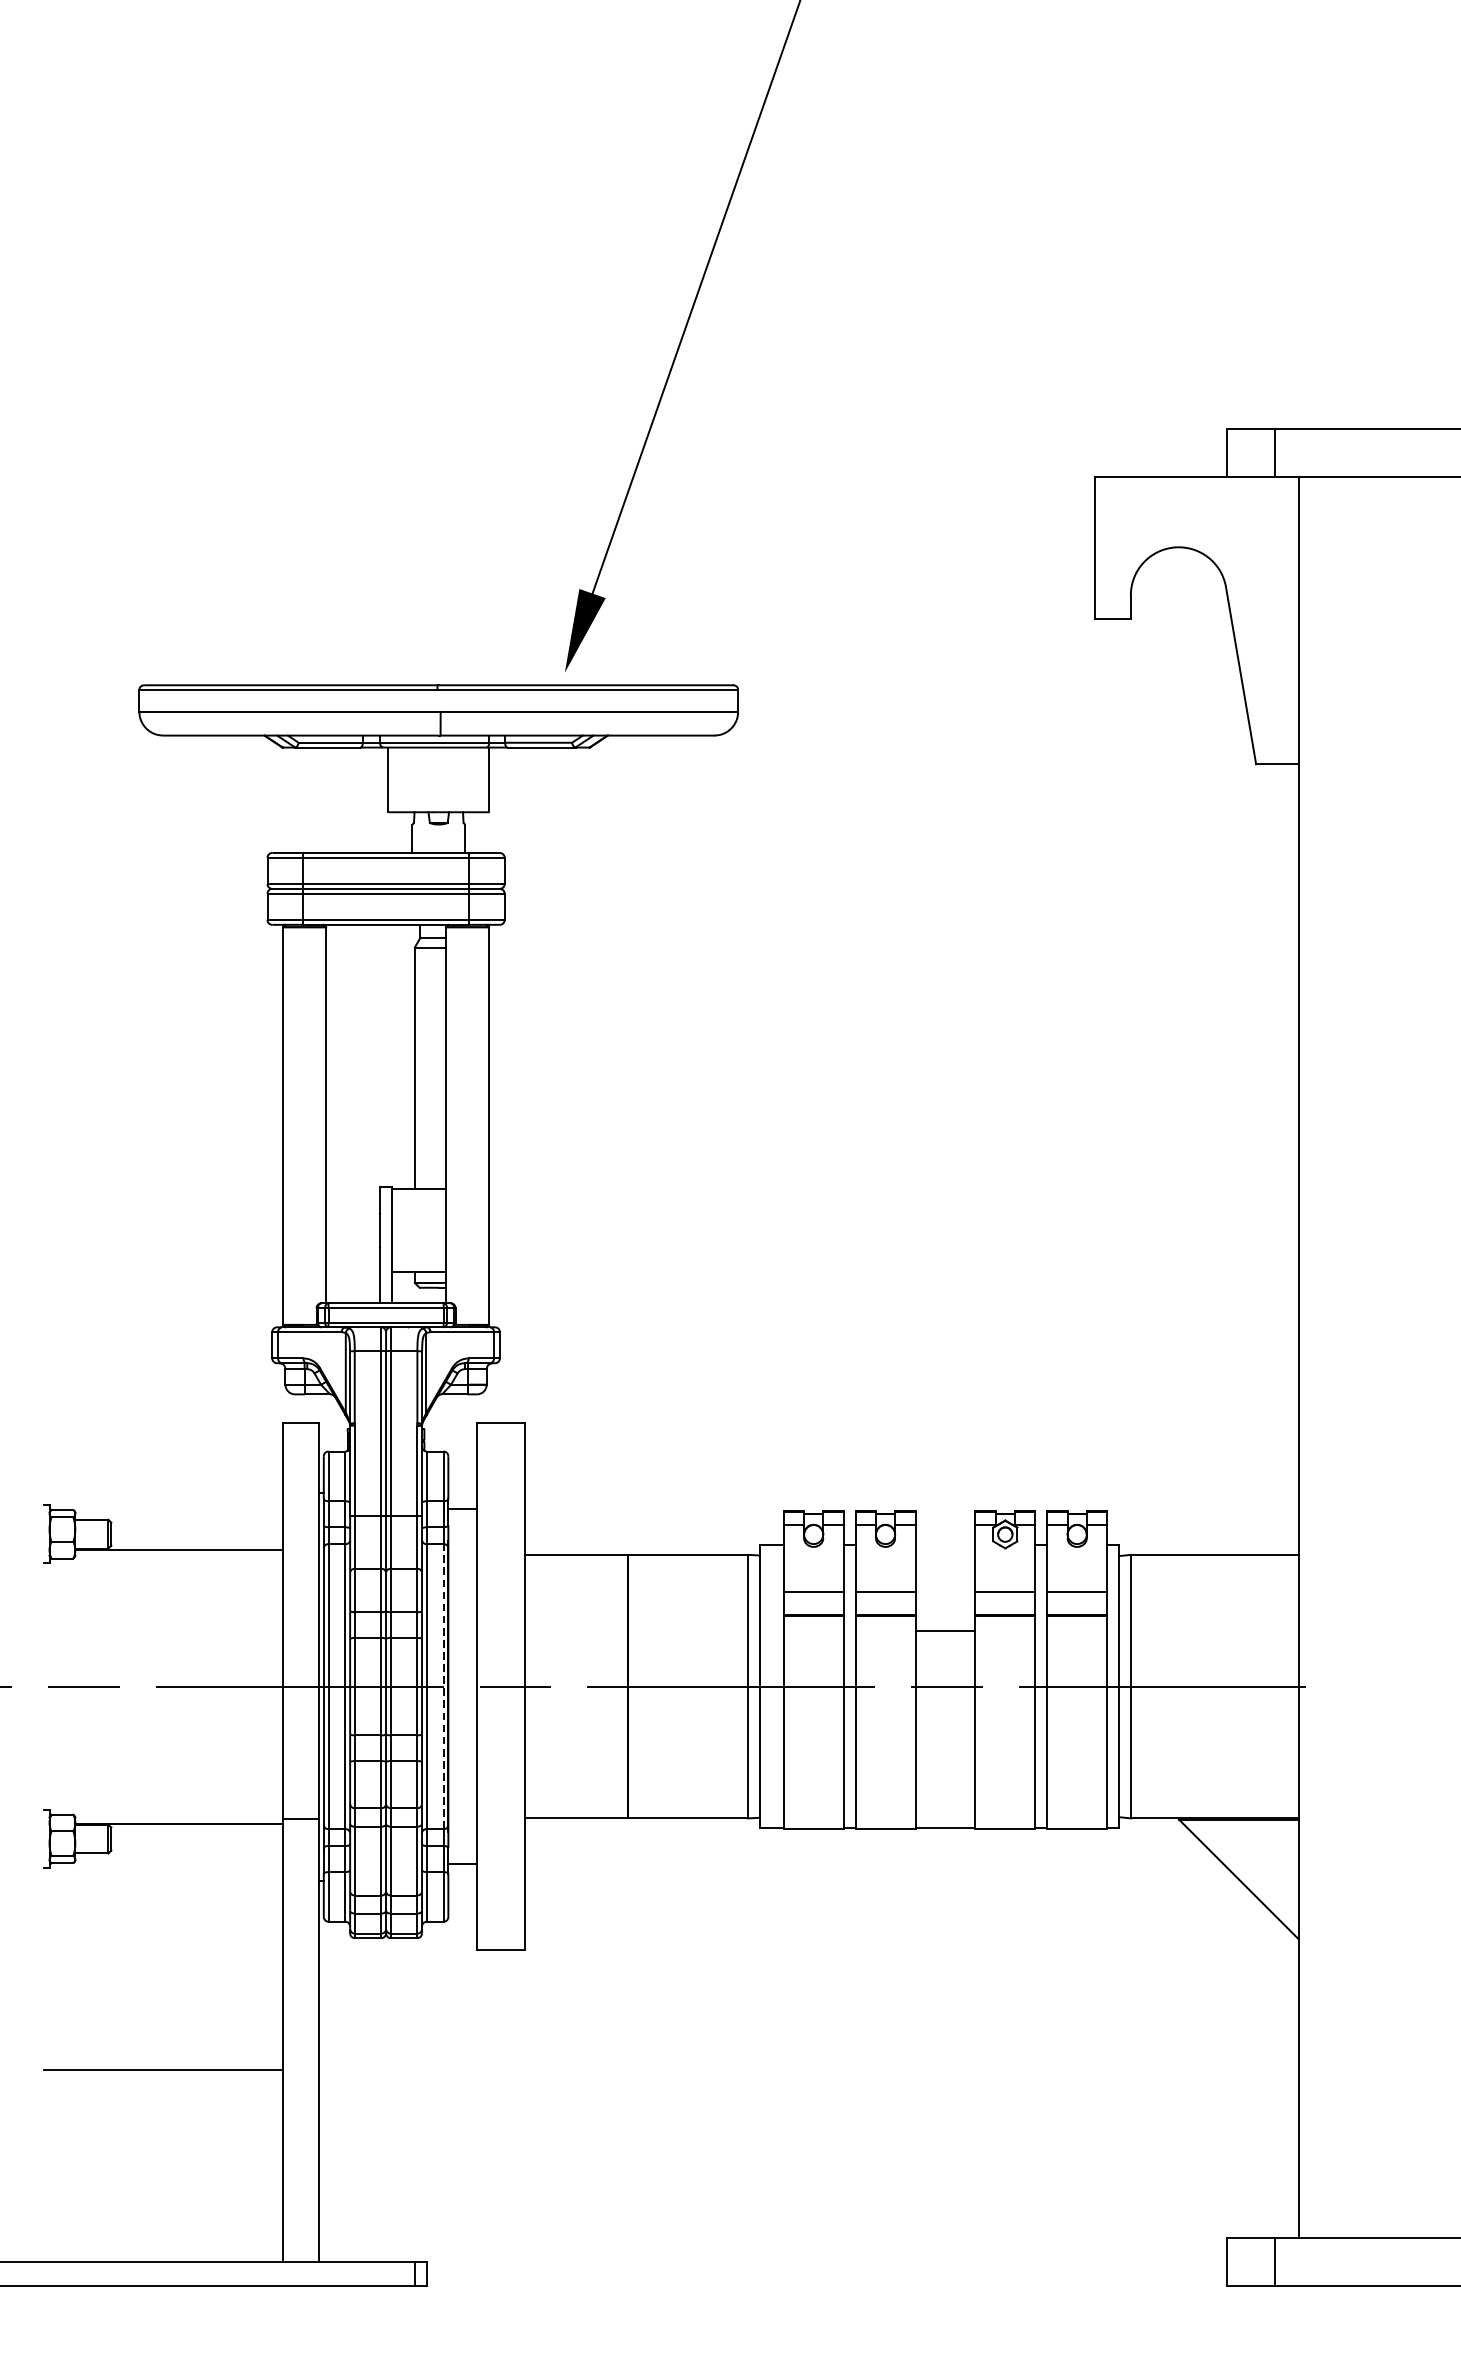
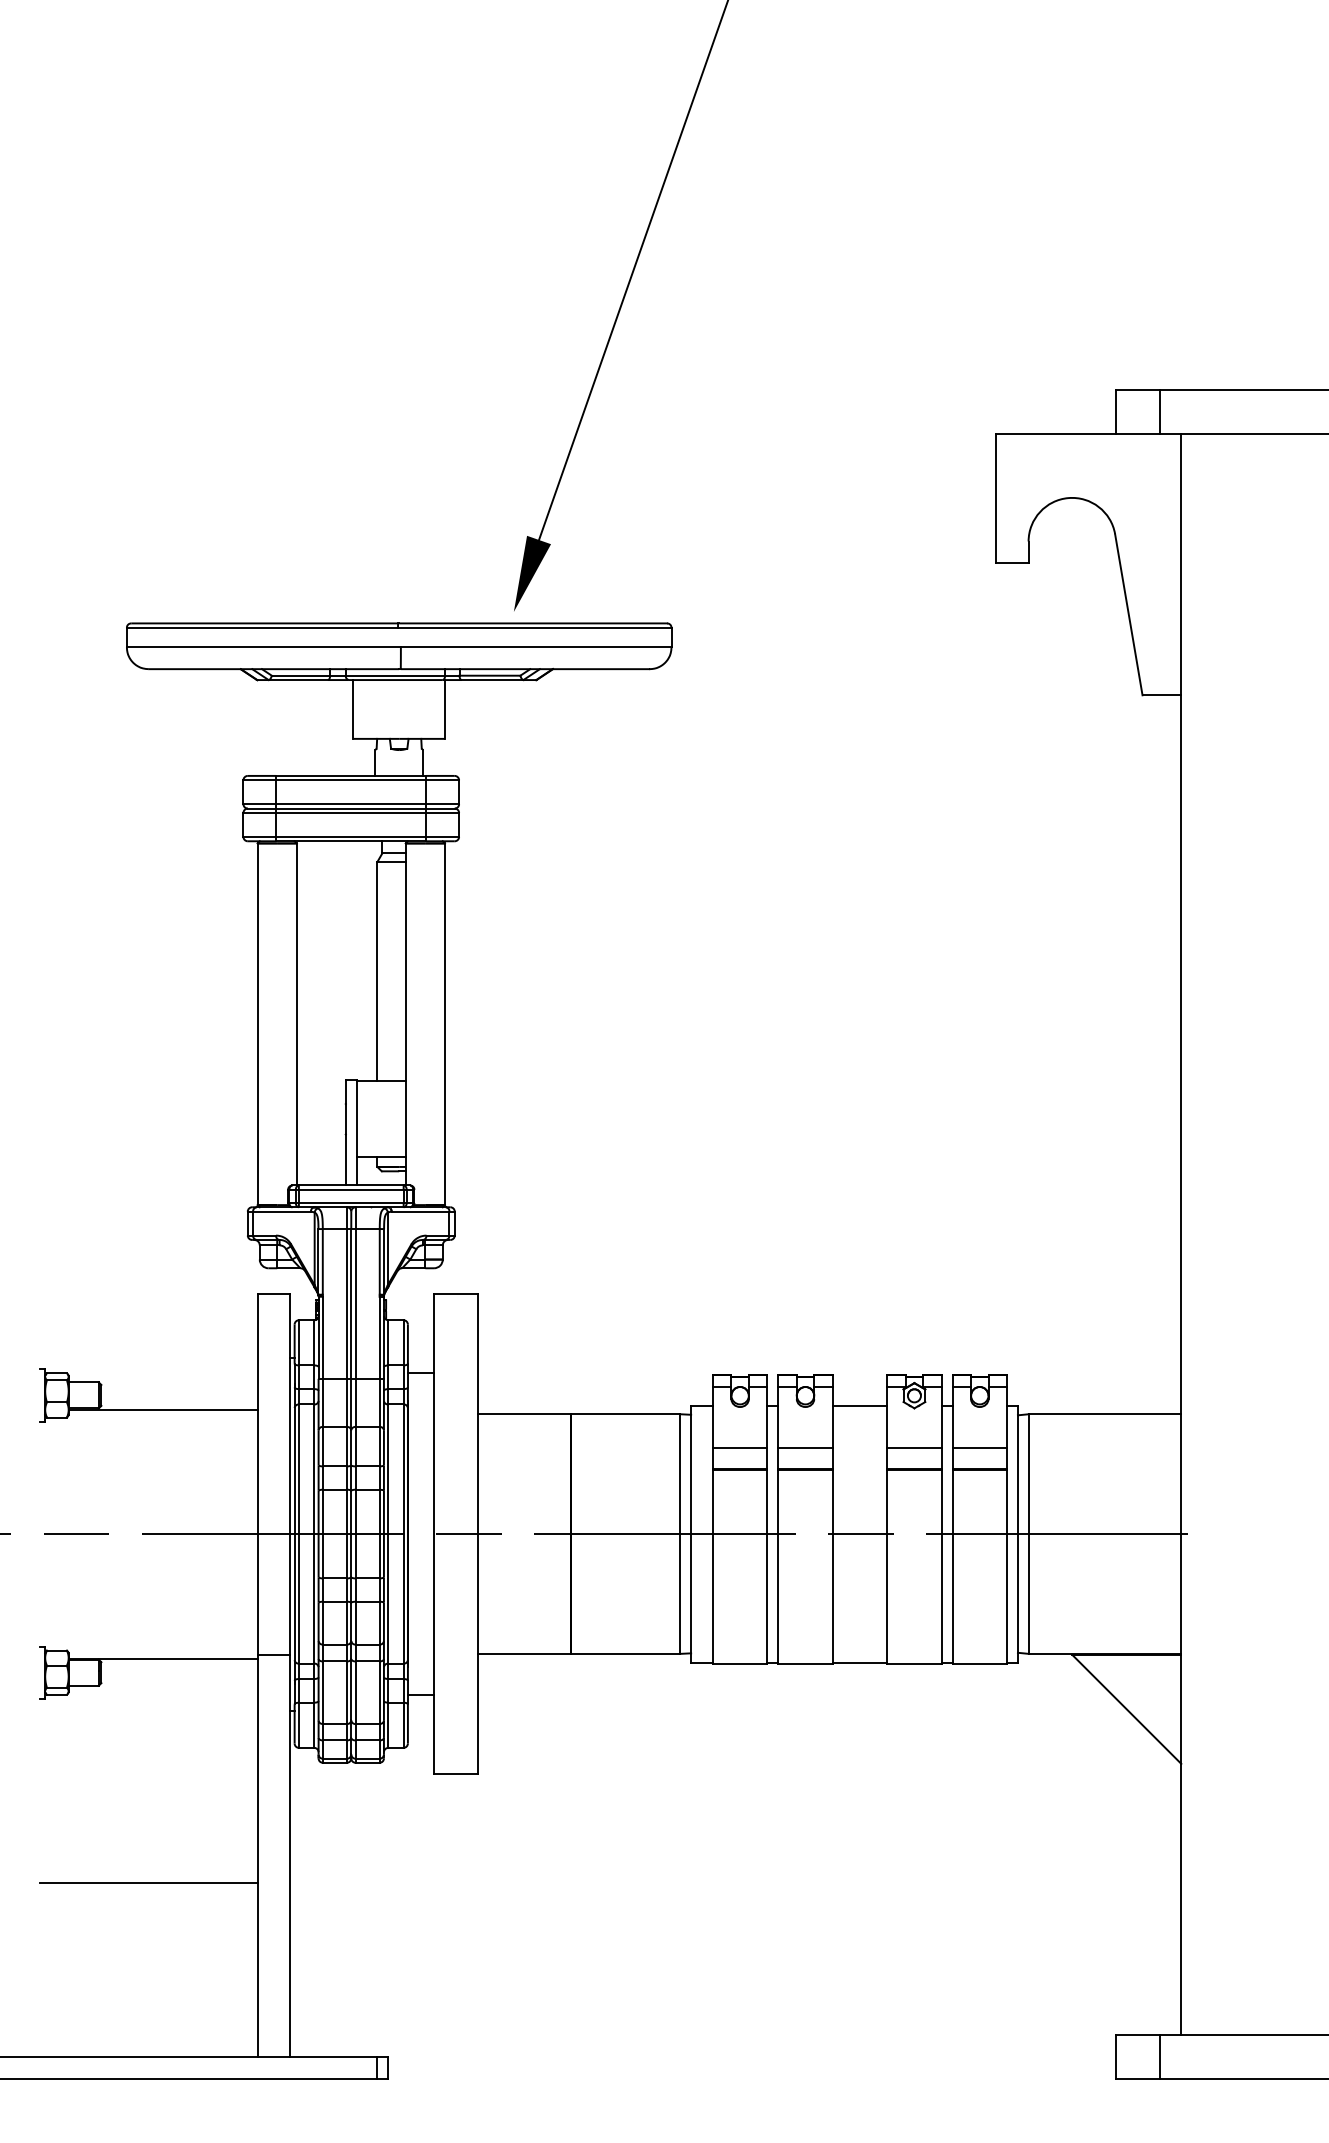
line: (944, 1631) -> (859, 1405), moved
line: (443, 1687) -> (403, 1534), dashed -> solid

